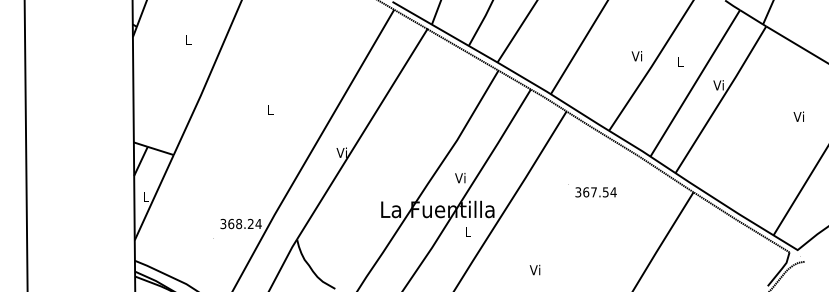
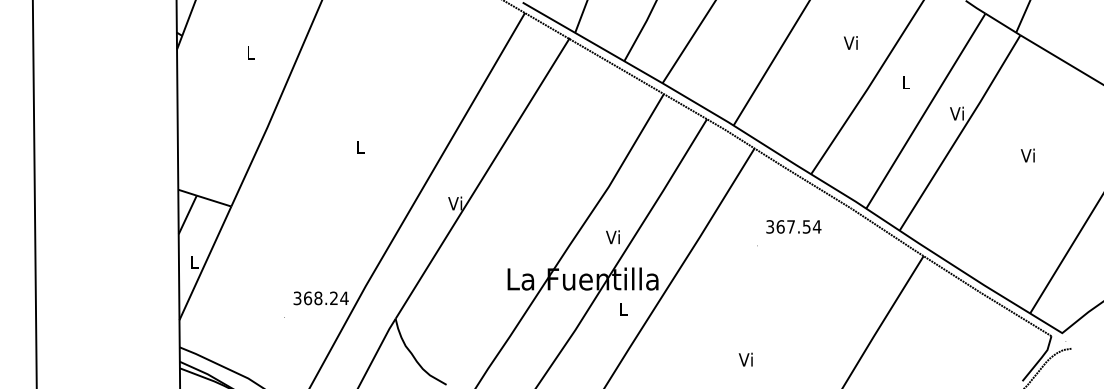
text: (636, 56) -> (850, 43), moved
text: (798, 116) -> (1027, 155), moved
text: (595, 192) -> (793, 227), moved
text: (534, 269) -> (745, 358), moved

